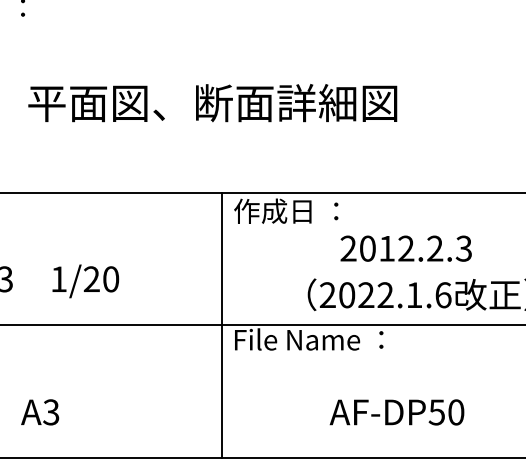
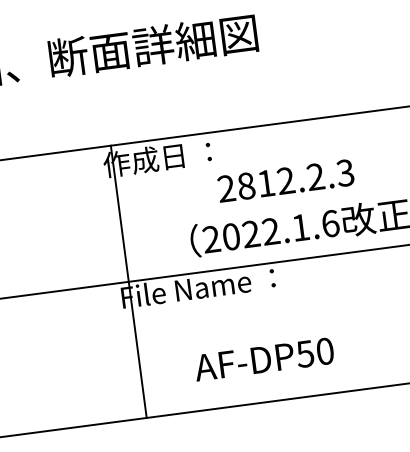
text: (367, 248) -> (246, 185), 2012.2.3 -> 2812.2.3
line: (221, 325) -> (128, 282), moved
text: (396, 412) -> (263, 359), moved

